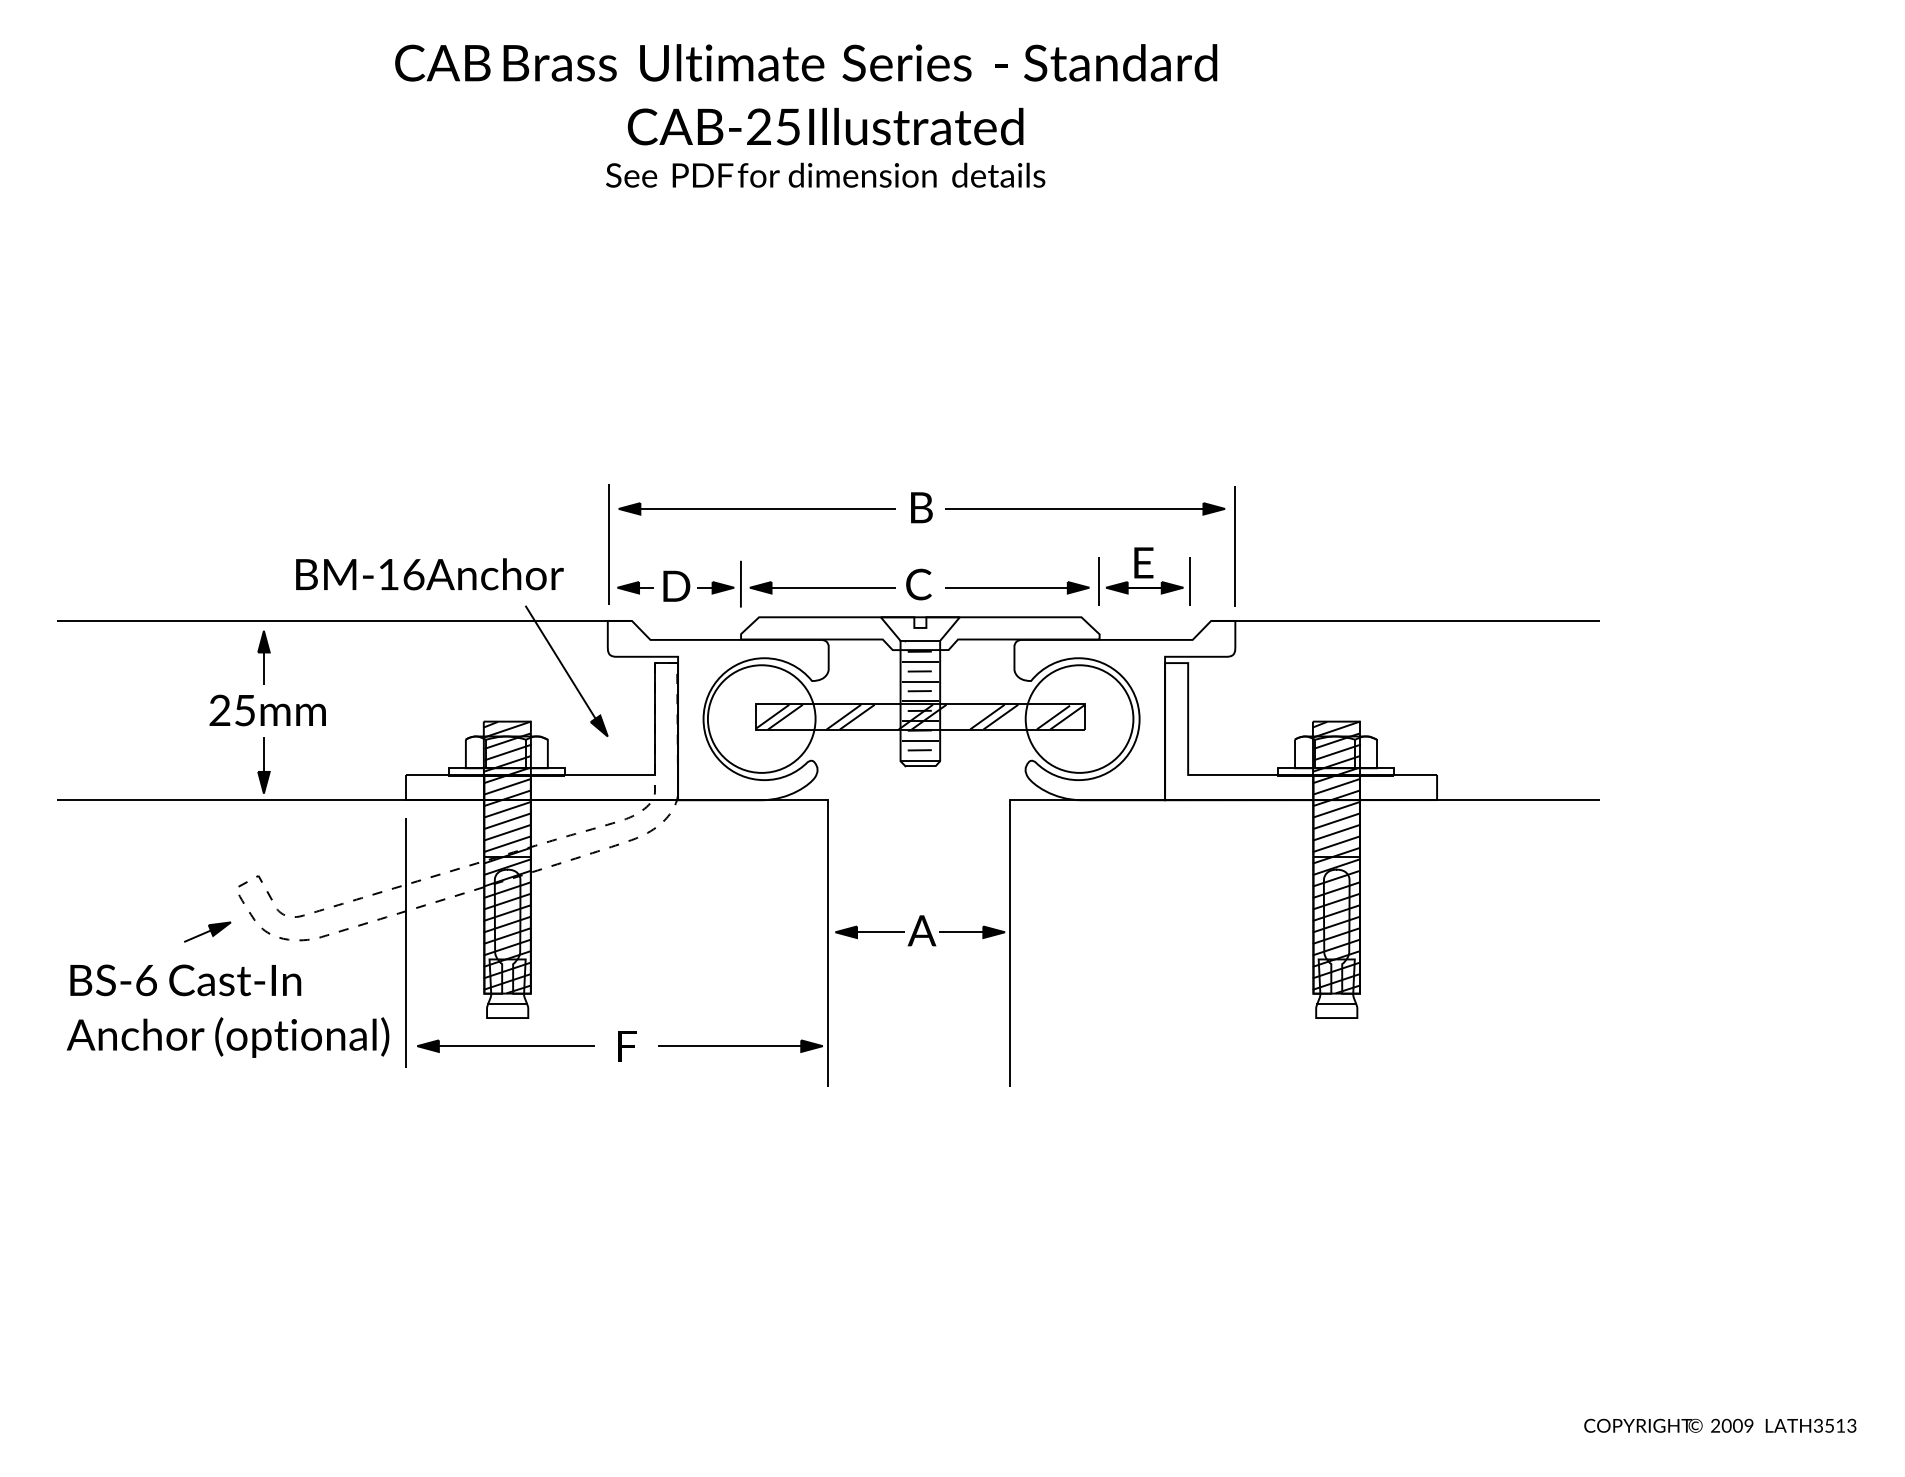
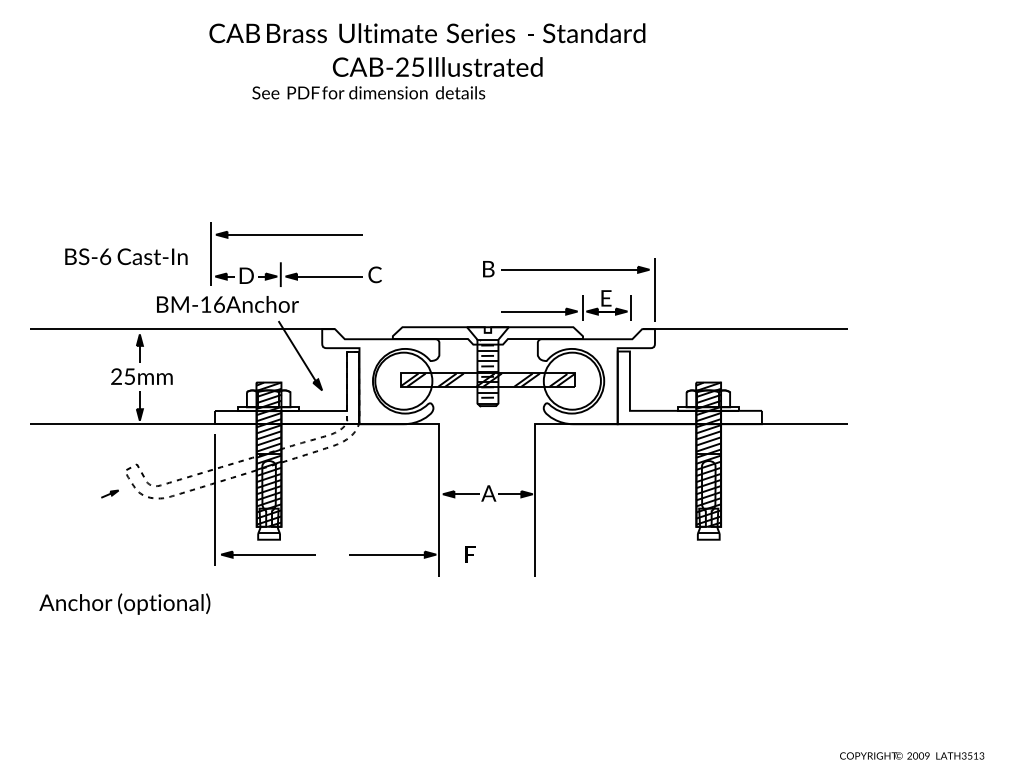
text: (825, 174) -> (368, 92), moved
part: (742, 561) -> (281, 262), moved
part: (206, 930) -> (109, 493), size x0.7
text: (185, 979) -> (126, 256), moved
text: (227, 1036) -> (124, 603), moved
text: (627, 1045) -> (470, 554), moved

